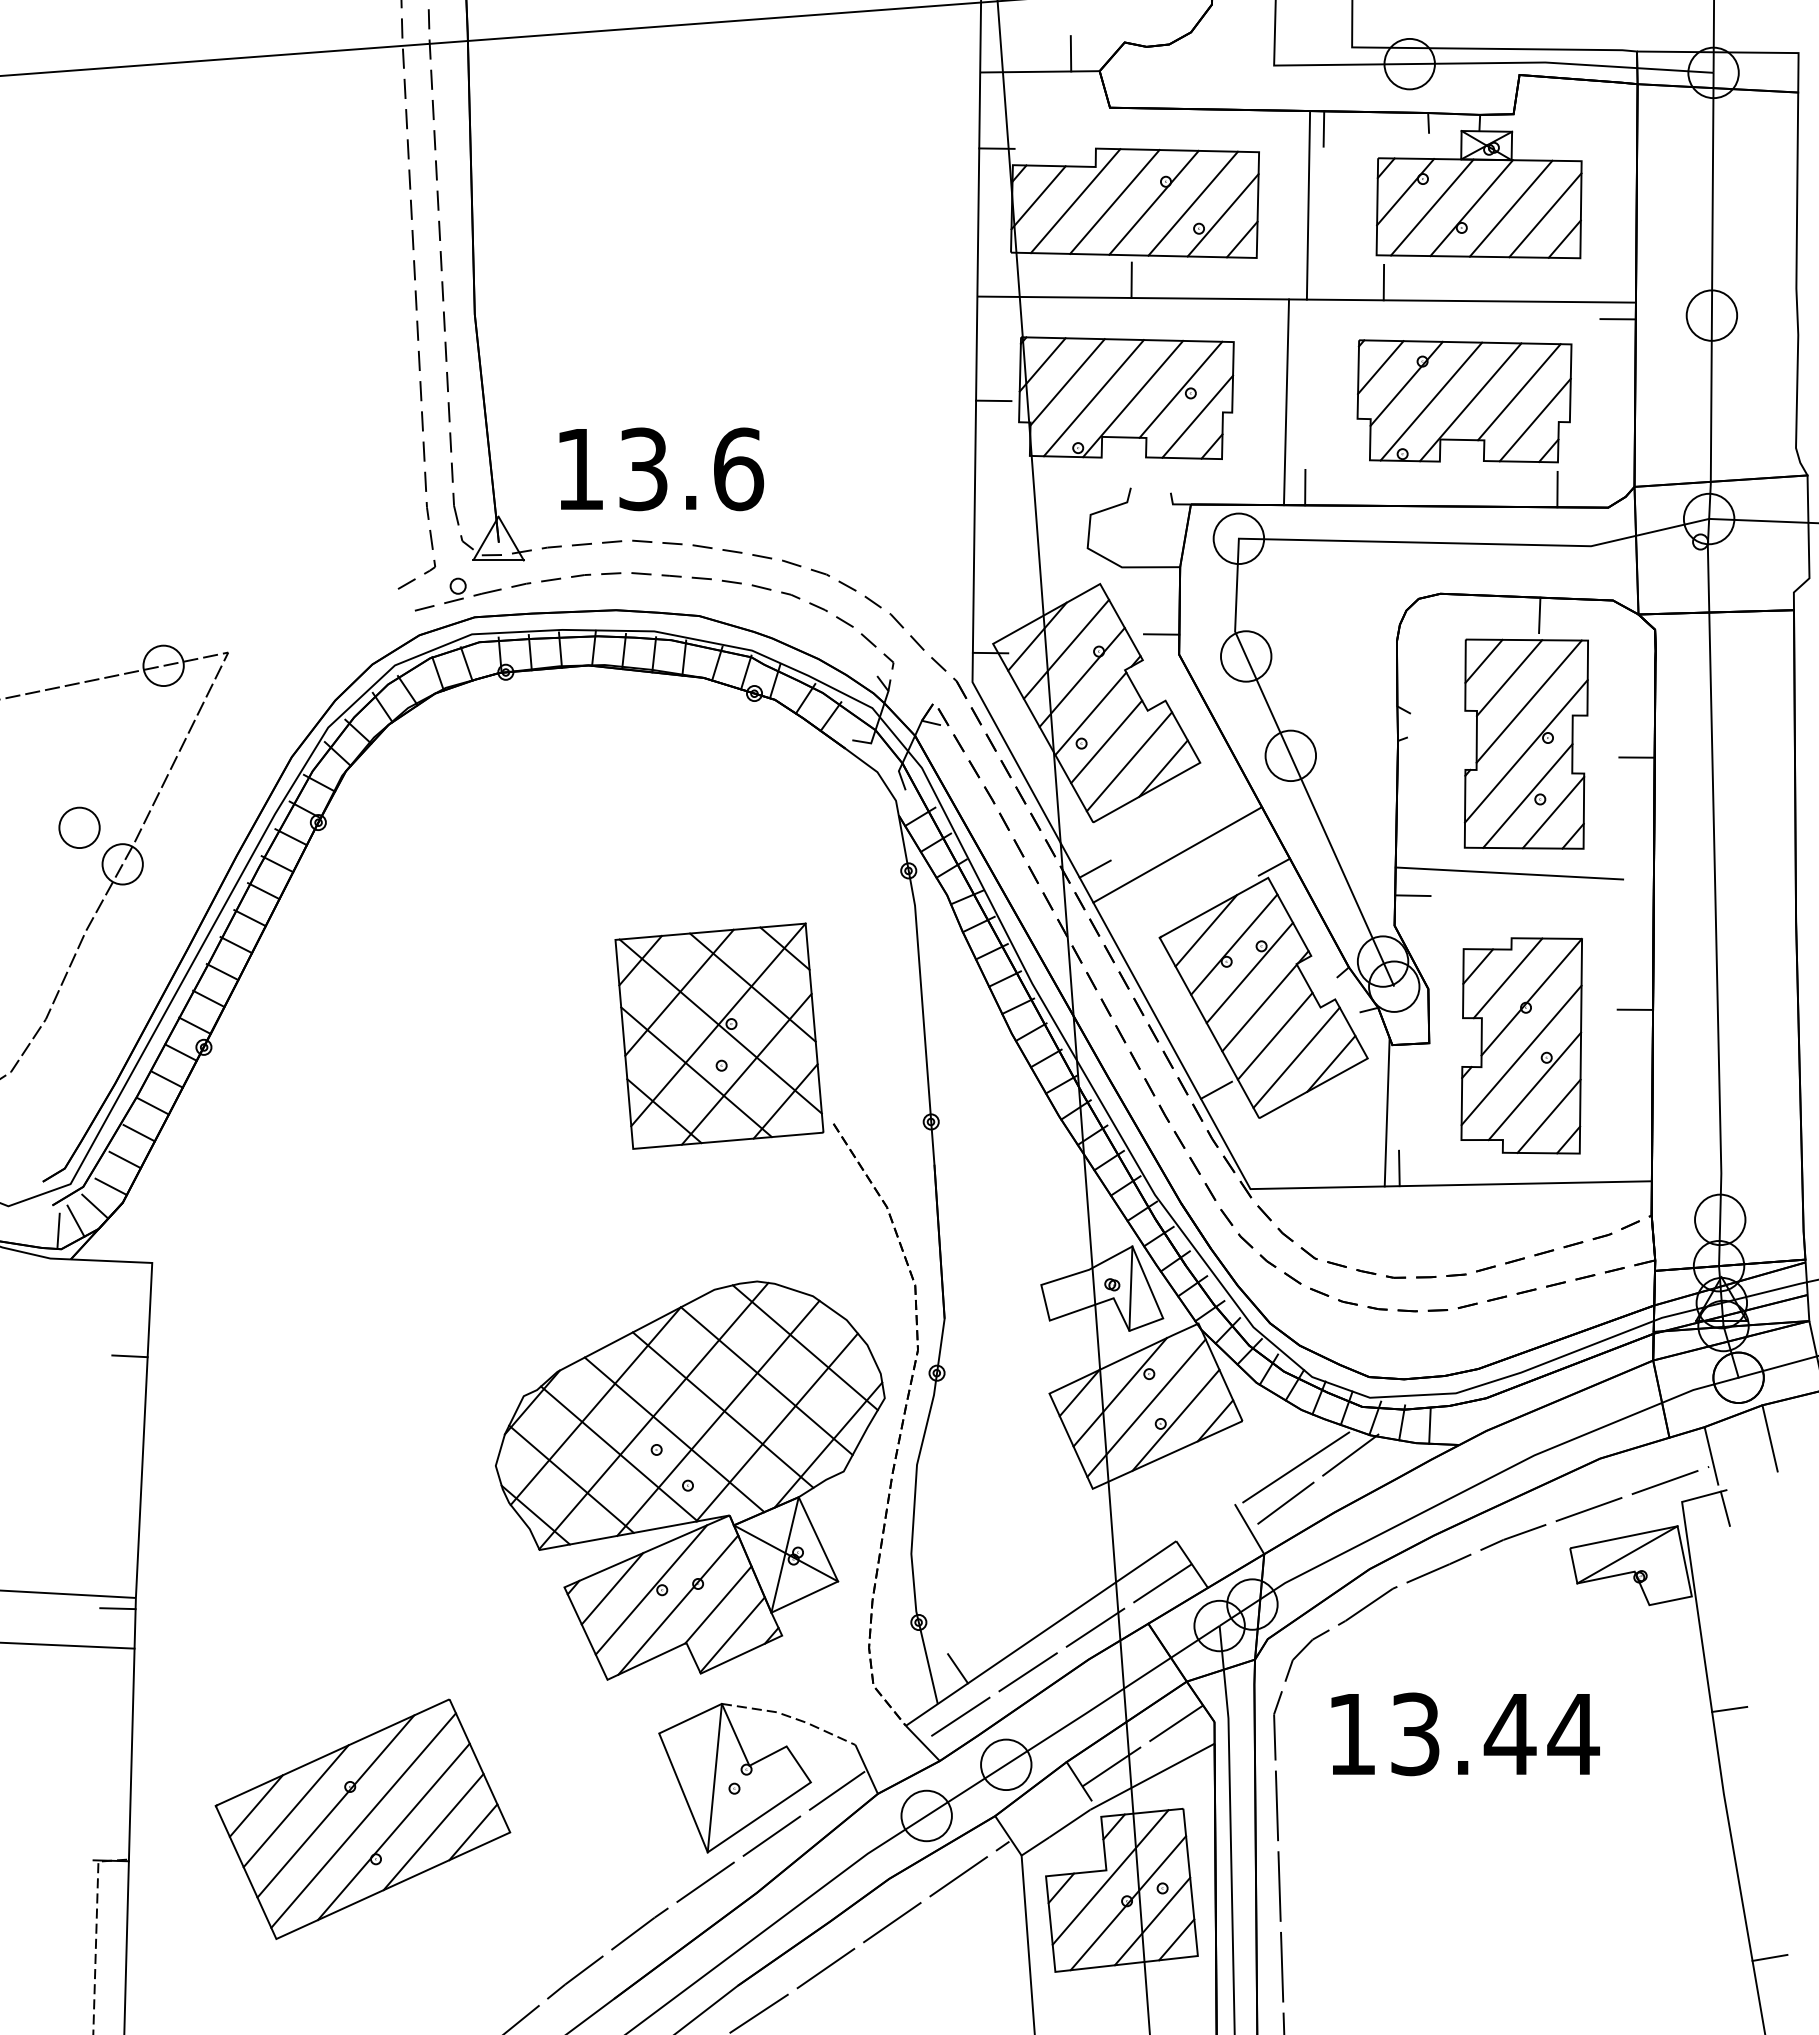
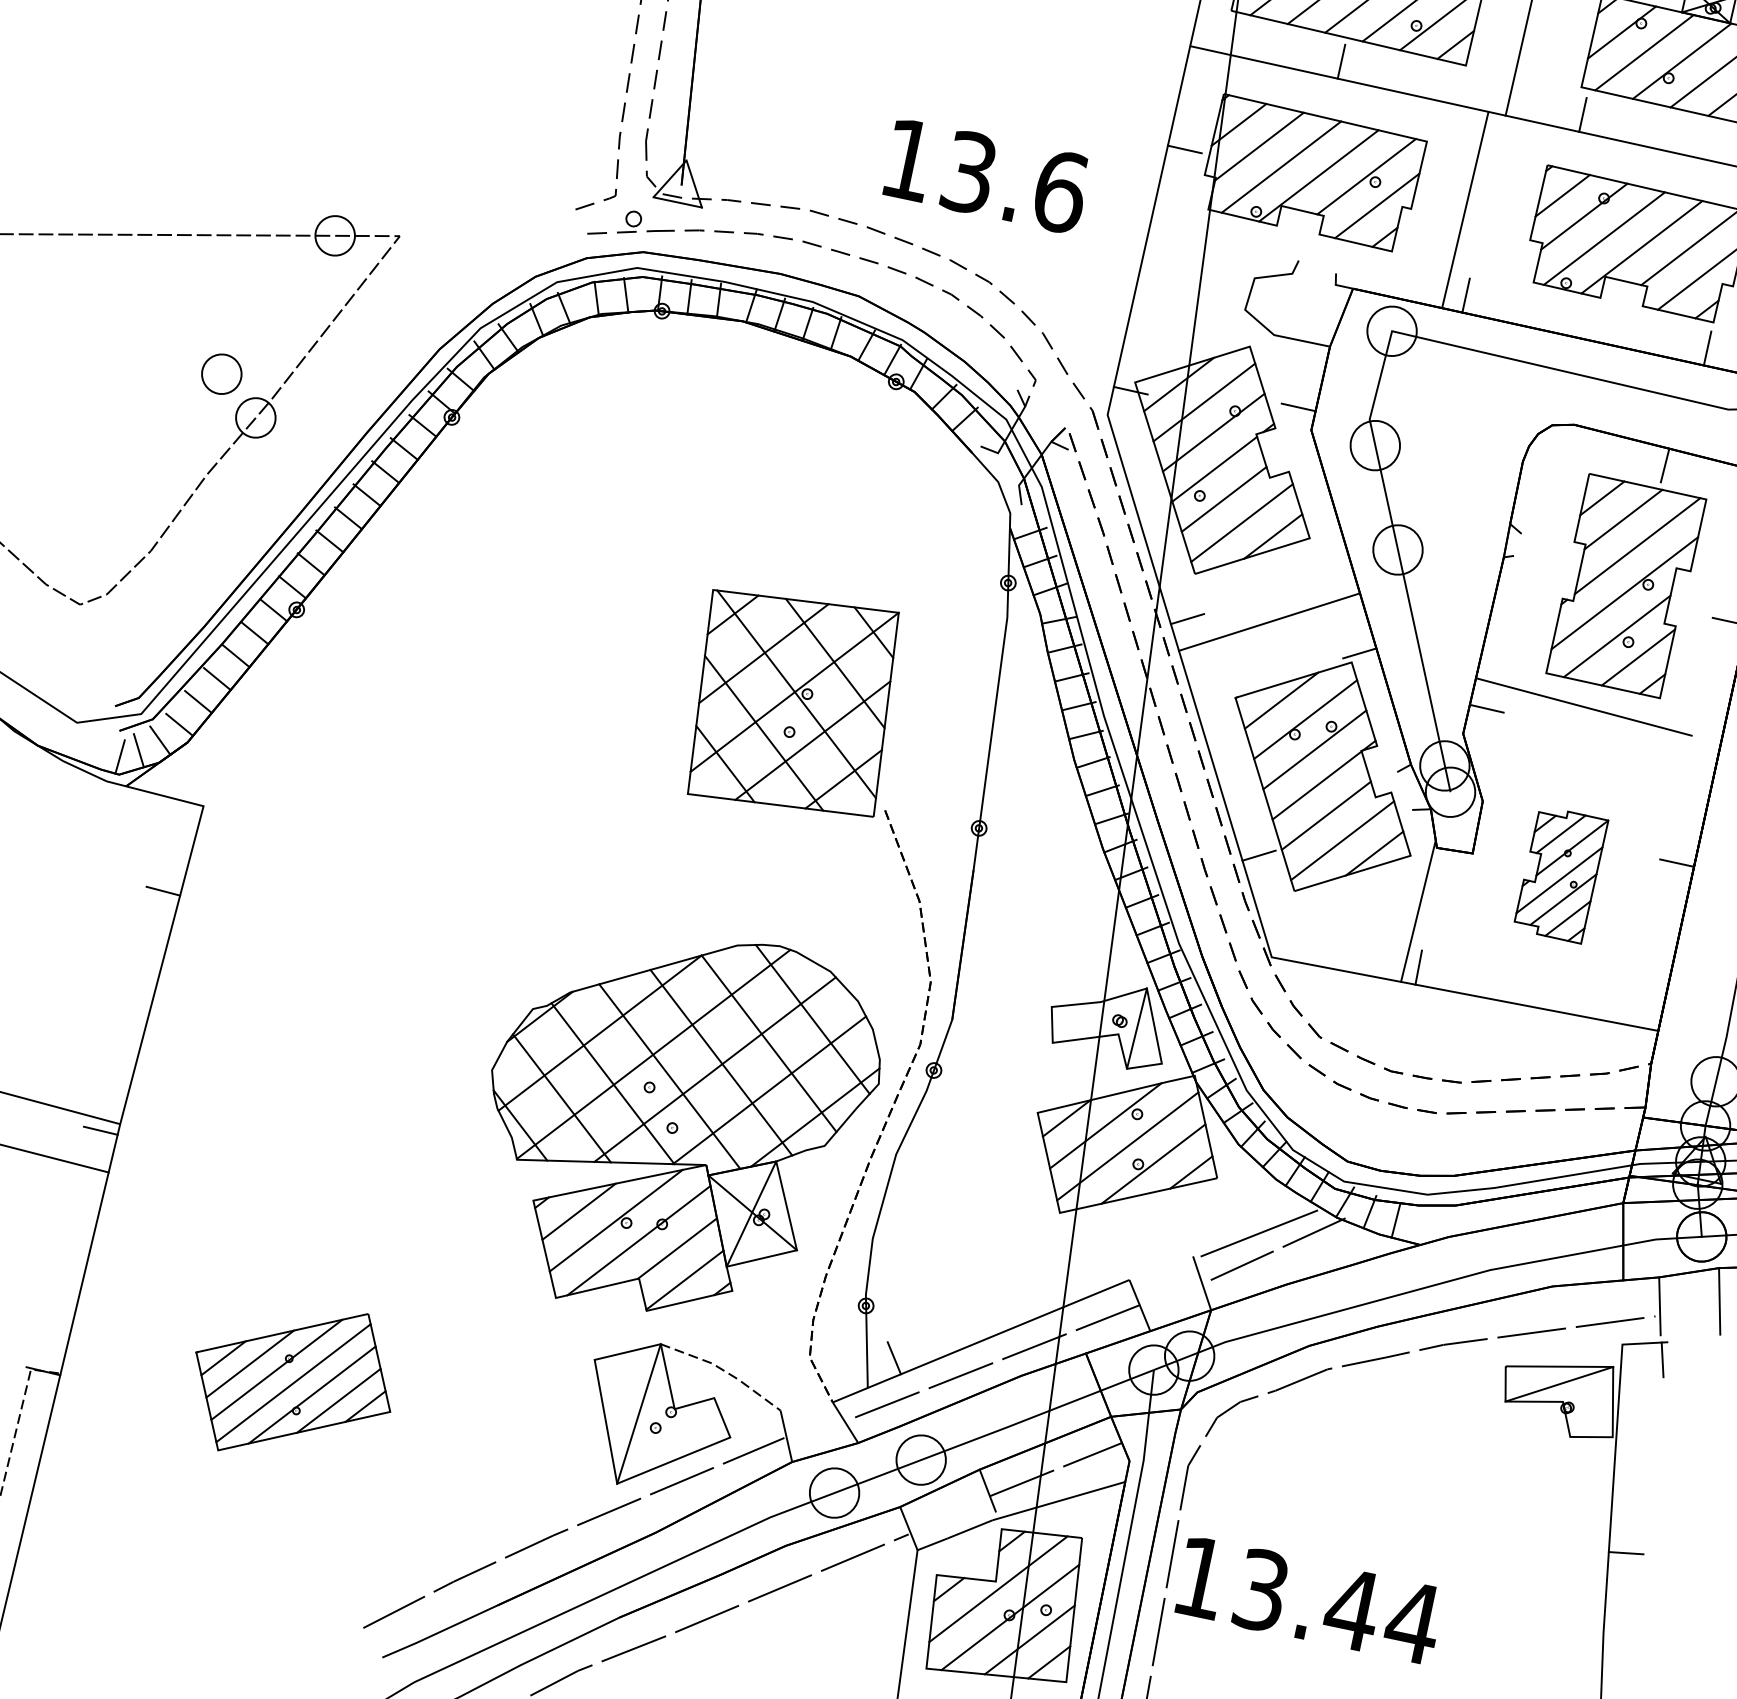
text: (661, 469) -> (986, 176), moved
part: (1521, 1045) -> (1560, 874), size x0.6
text: (1465, 1734) -> (1309, 1600), moved
part: (362, 1818) -> (292, 1381), size x0.7

